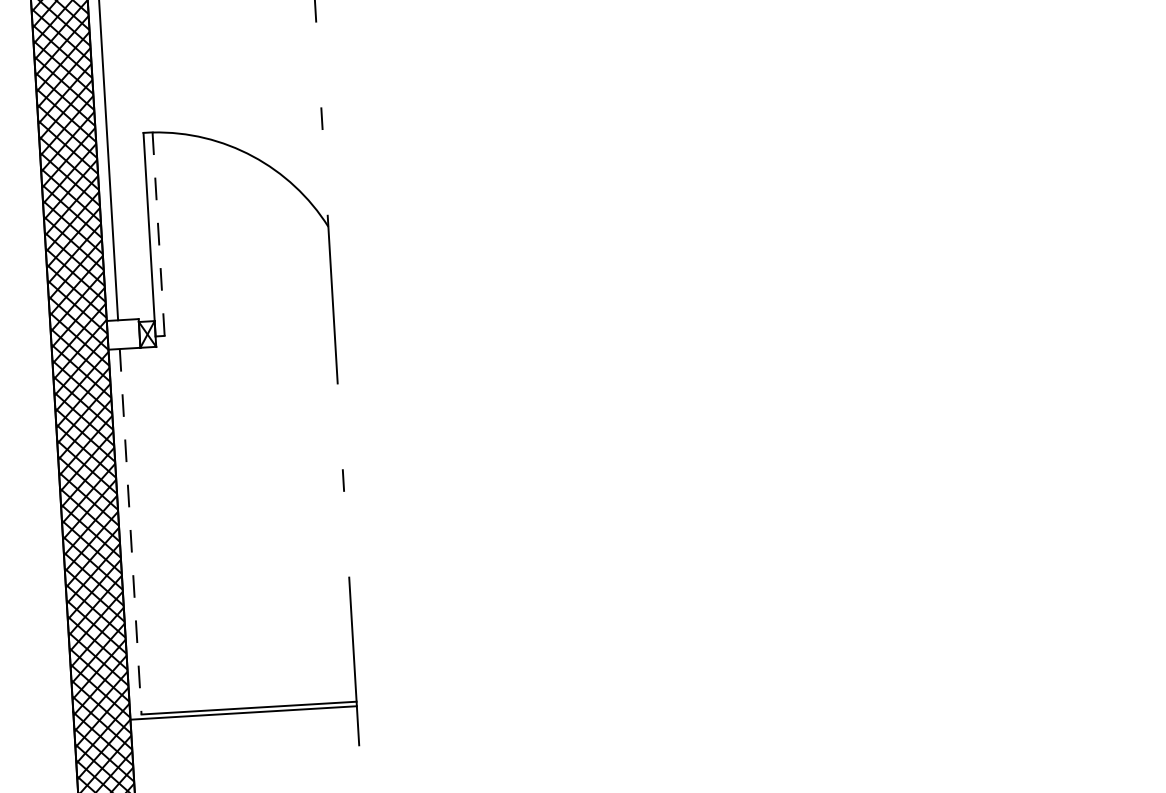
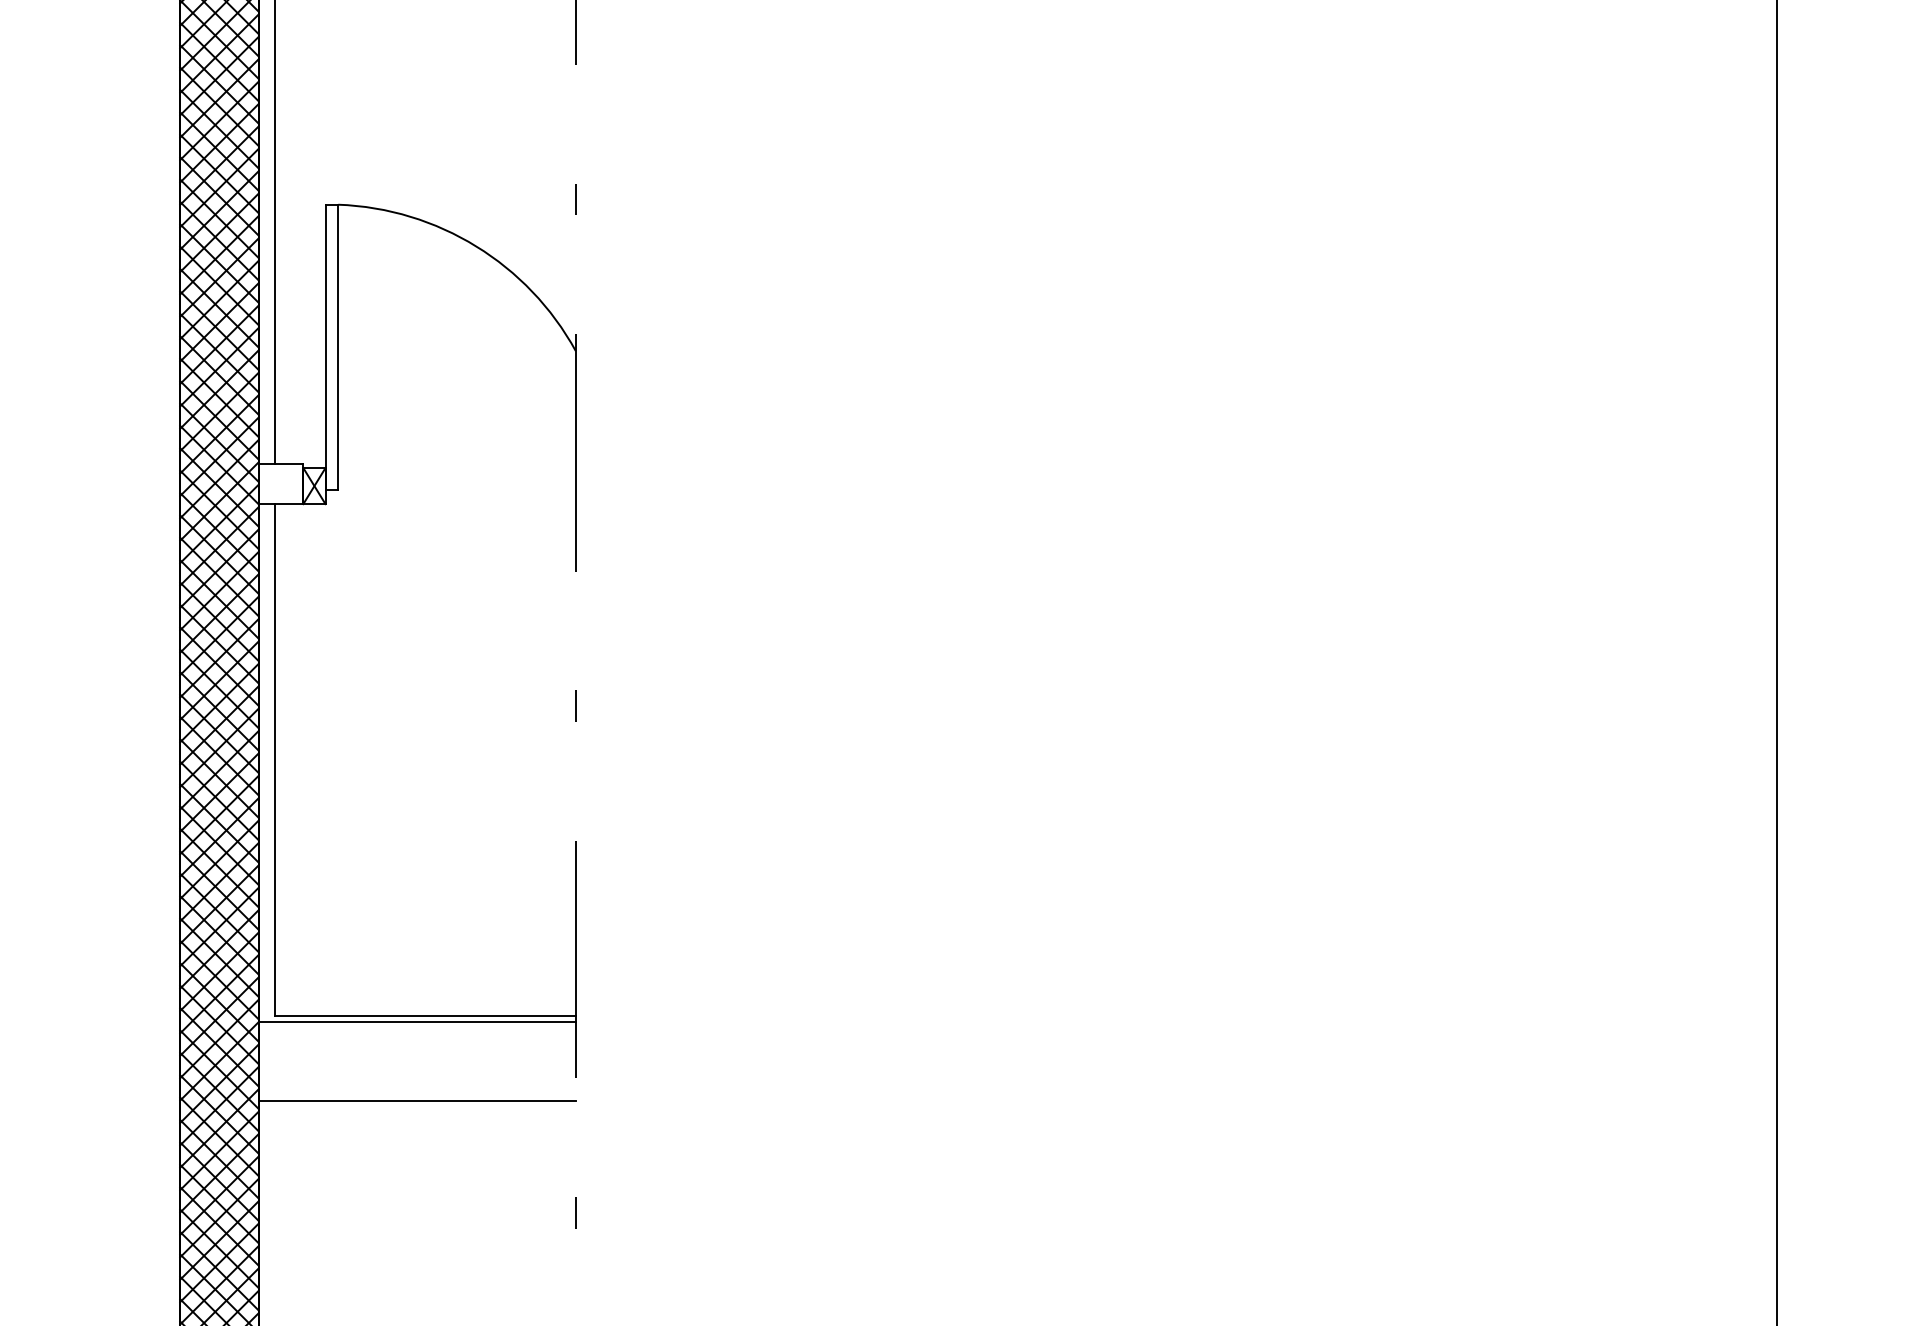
line: (158, 234) -> (338, 347), dashed -> solid
line: (130, 532) -> (274, 760), dashed -> solid
line: (246, 769) -> (416, 1101), added

